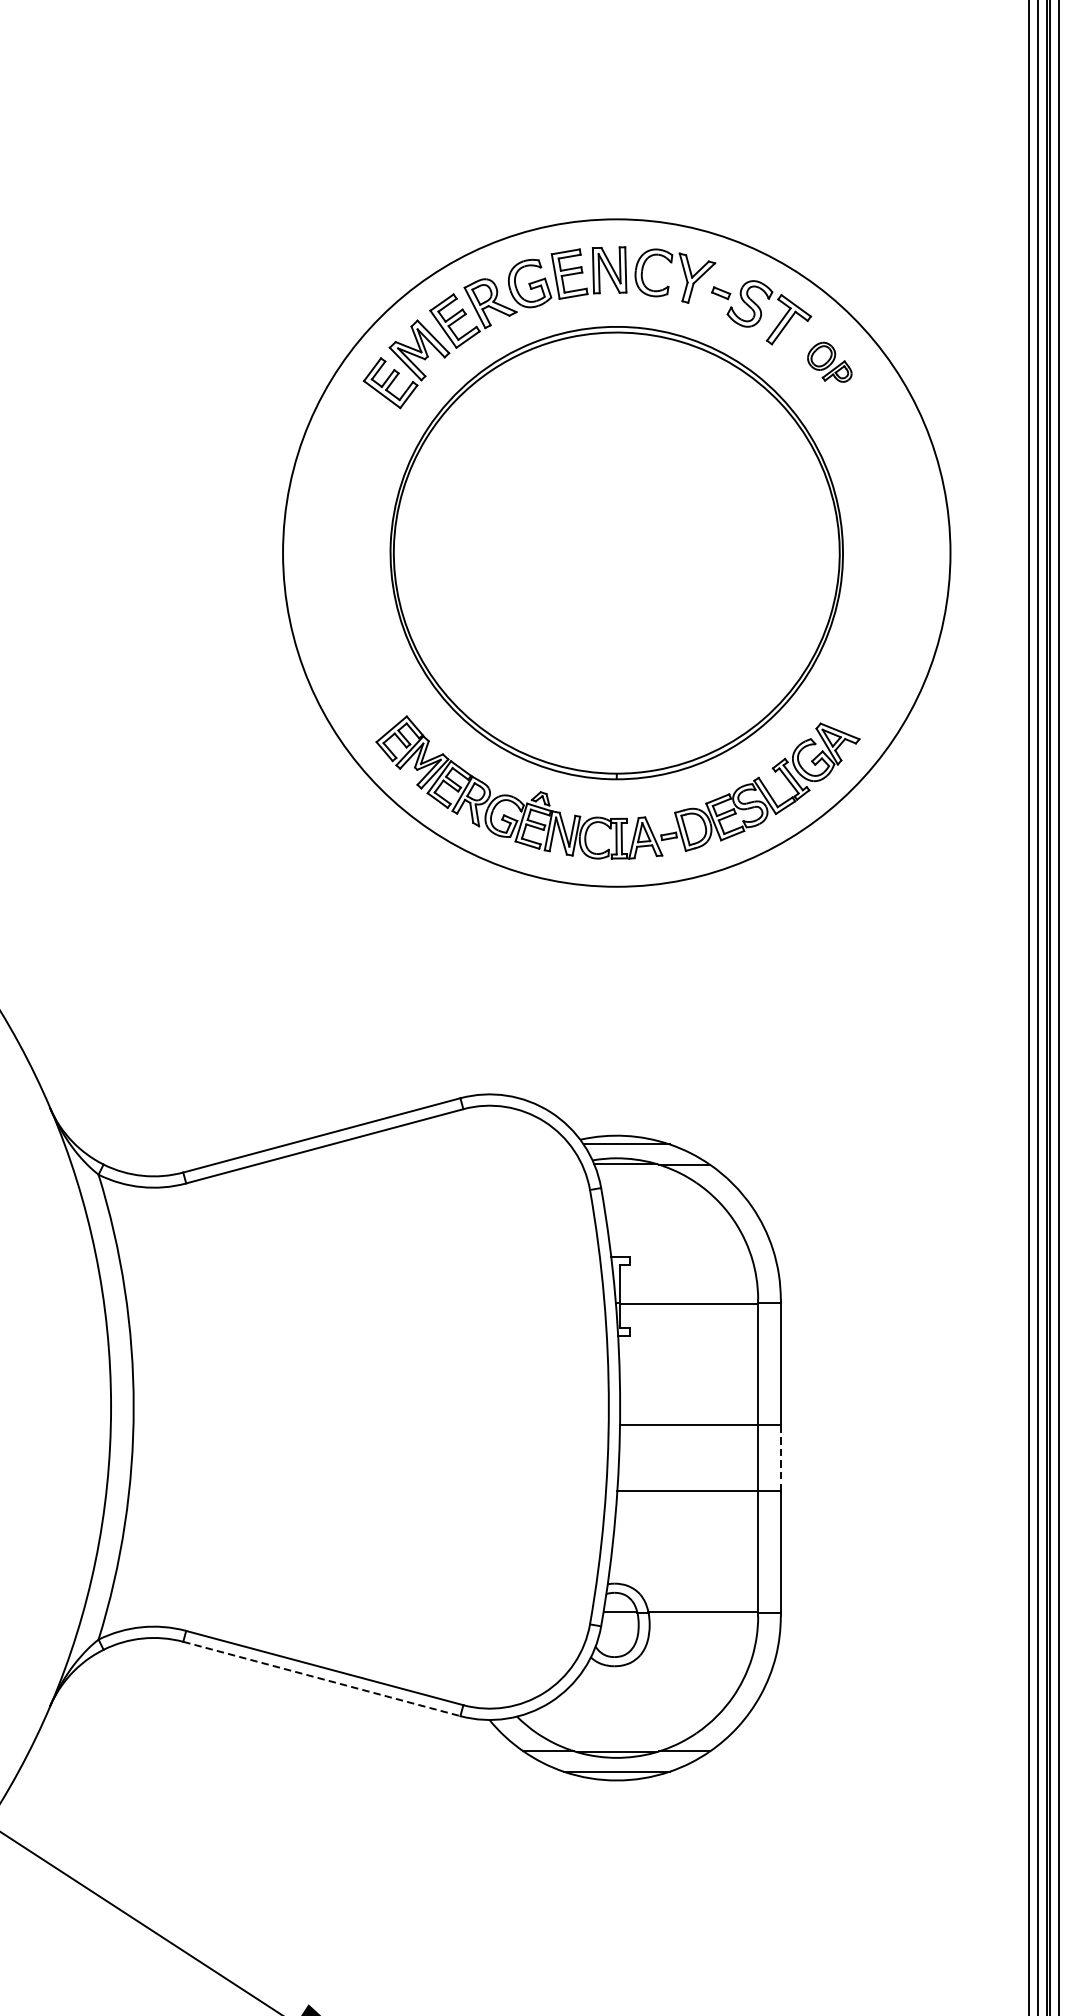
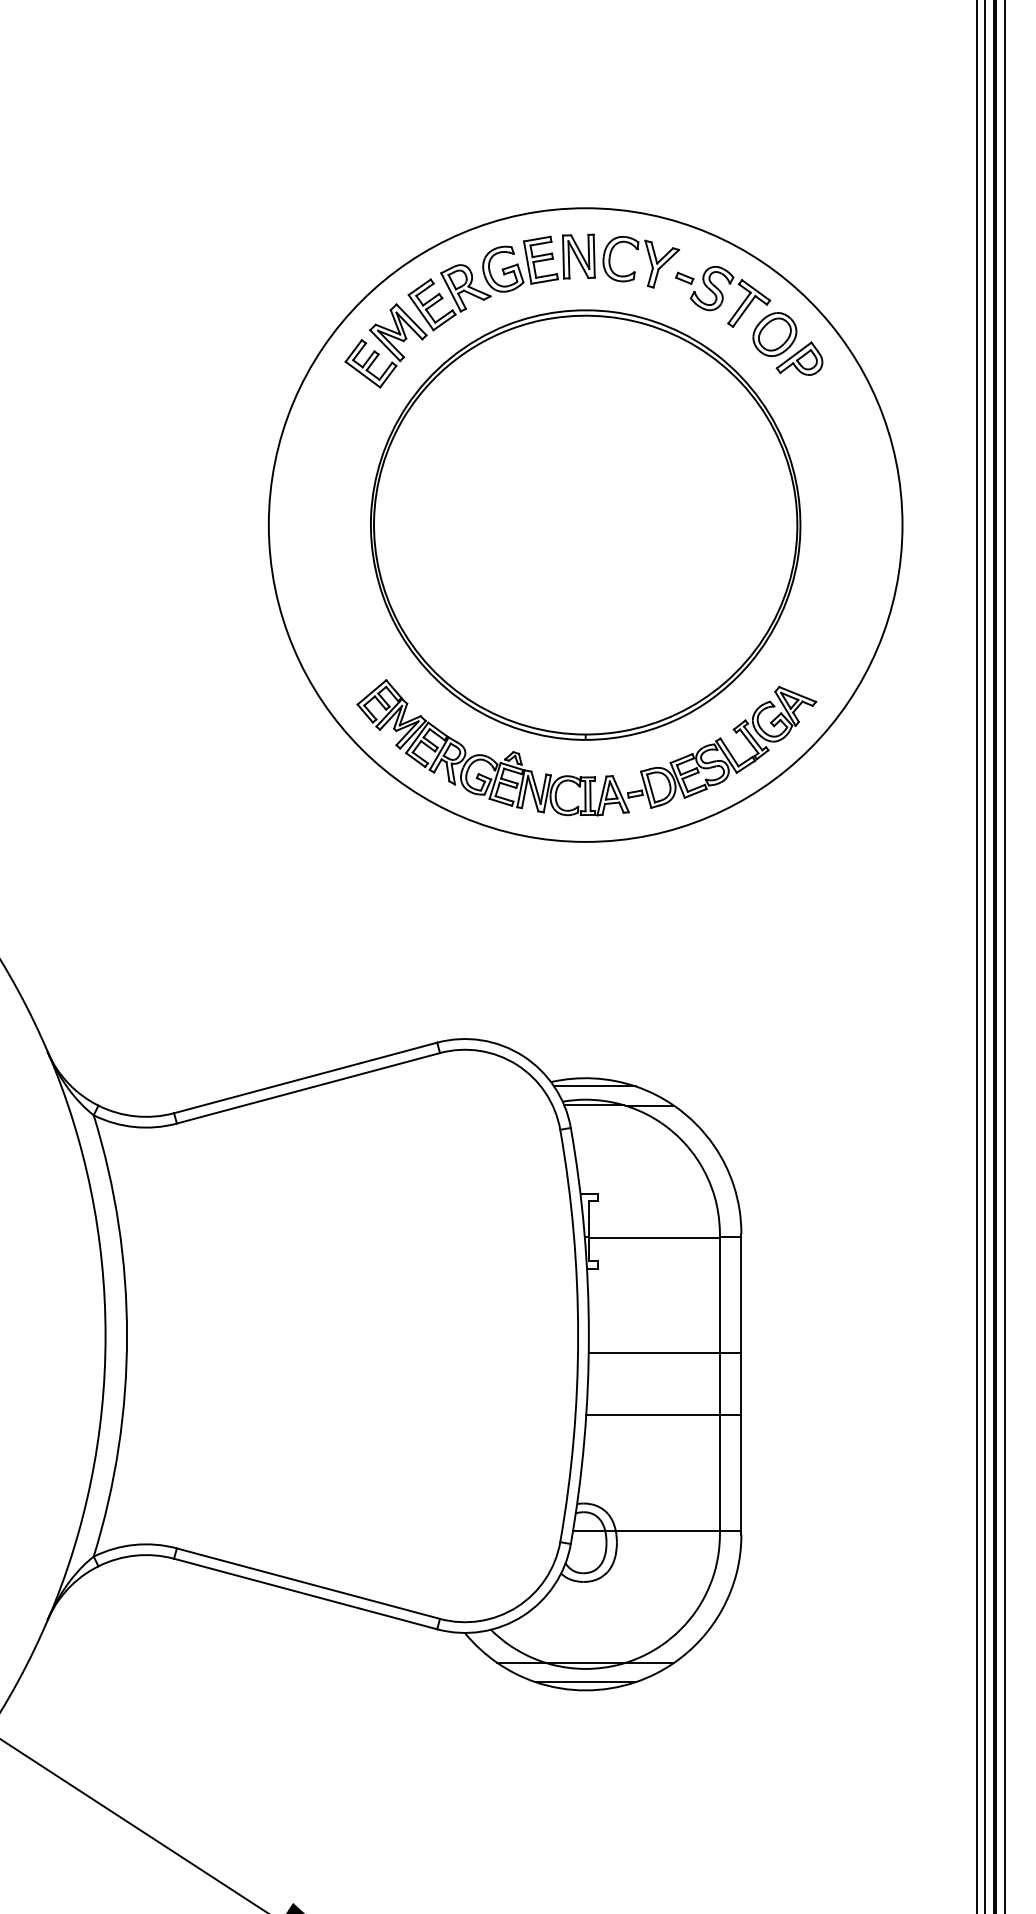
part: (829, 361) -> (787, 343), size x1.67
line: (780, 1457) -> (741, 1383), dashed -> solid
line: (322, 1679) -> (306, 1594), dashed -> solid

